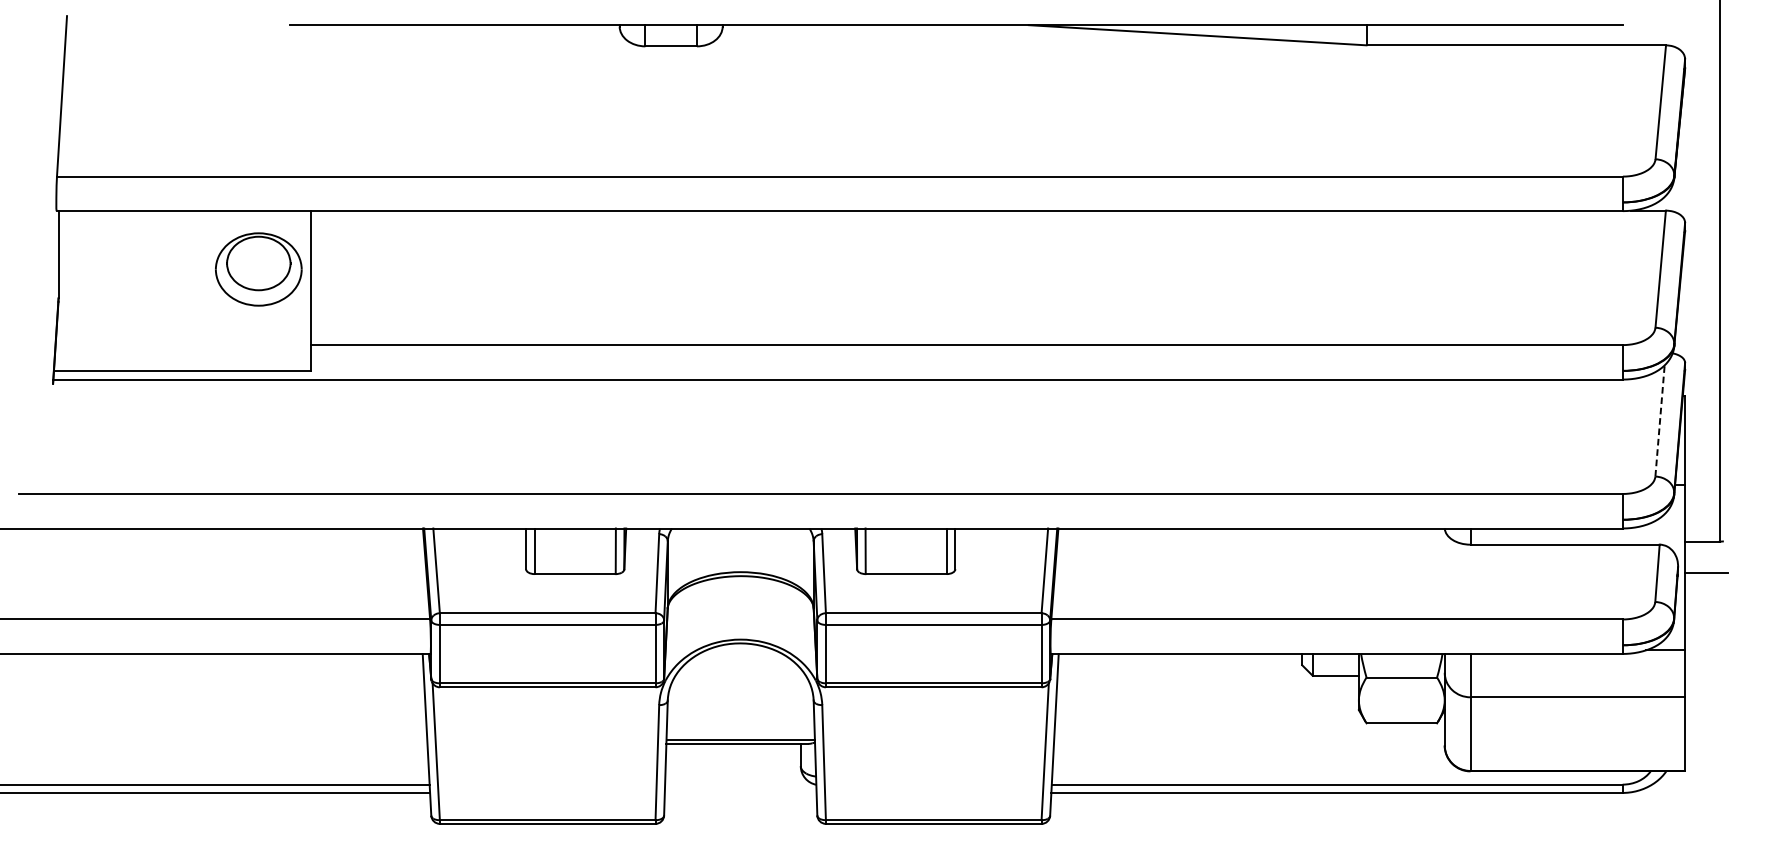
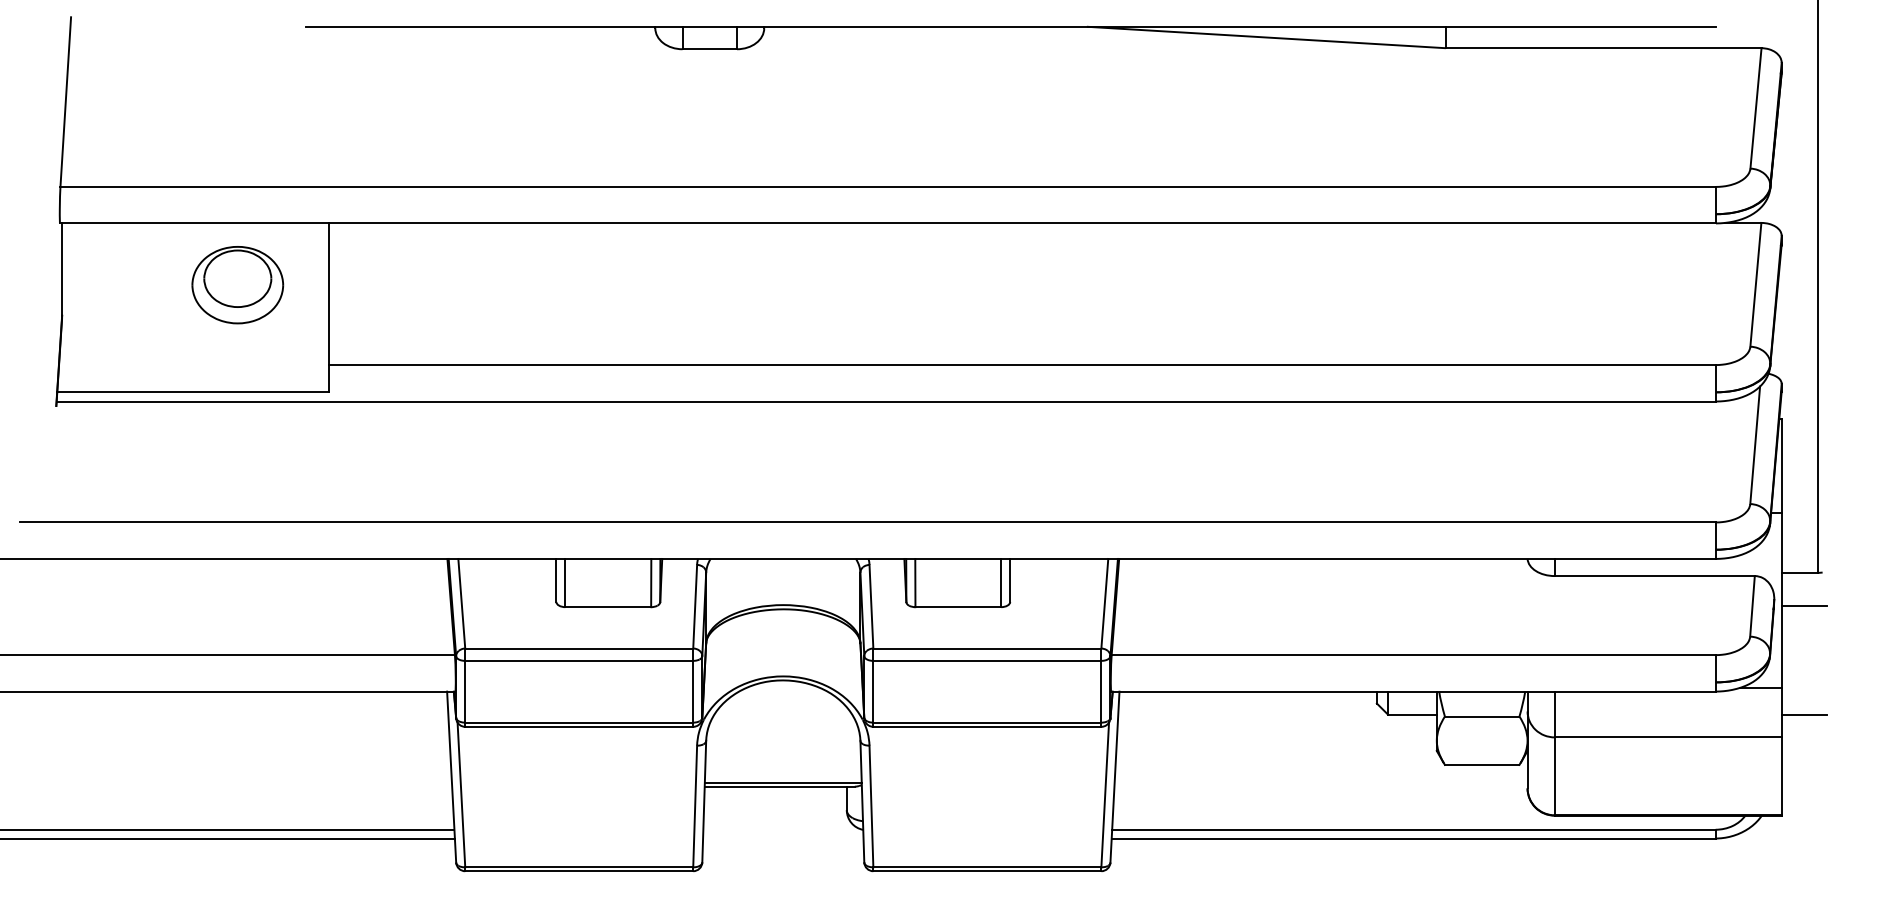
part: (258, 269) -> (237, 285), moved
line: (1660, 421) -> (1755, 445), dashed -> solid
line: (1706, 675) -> (1804, 714), added

